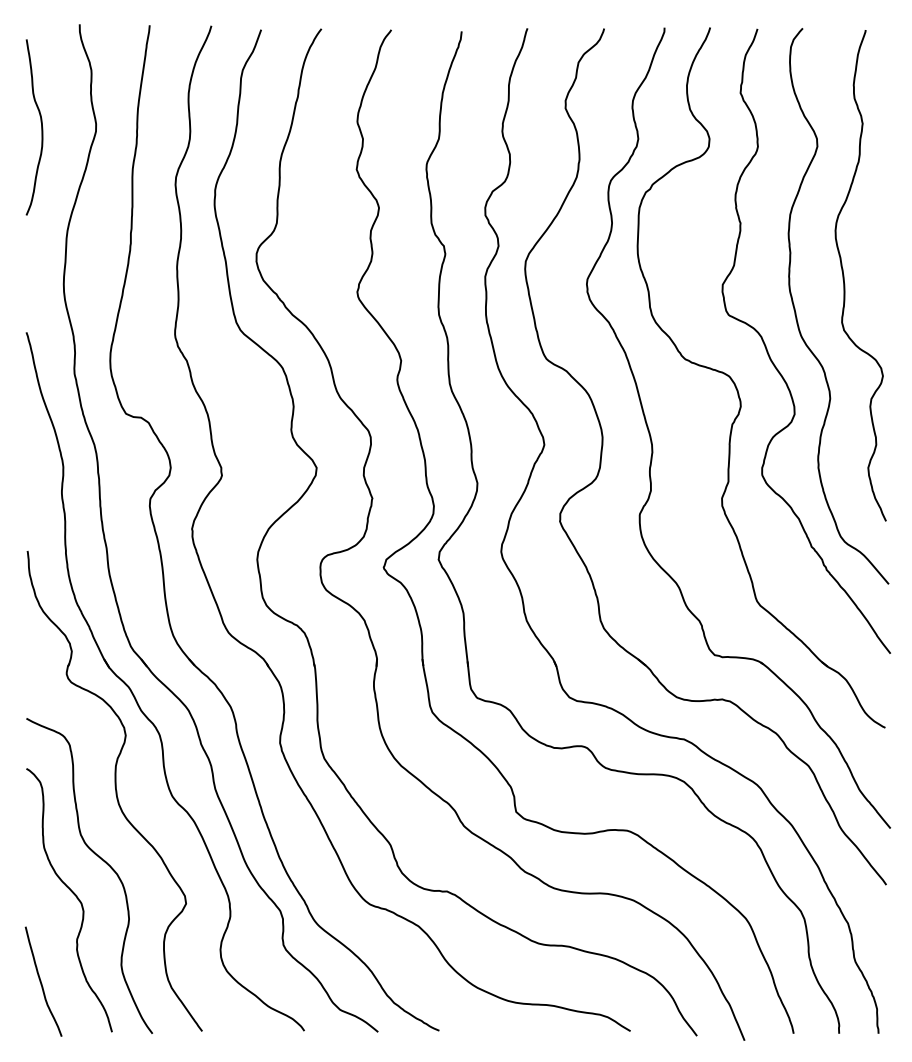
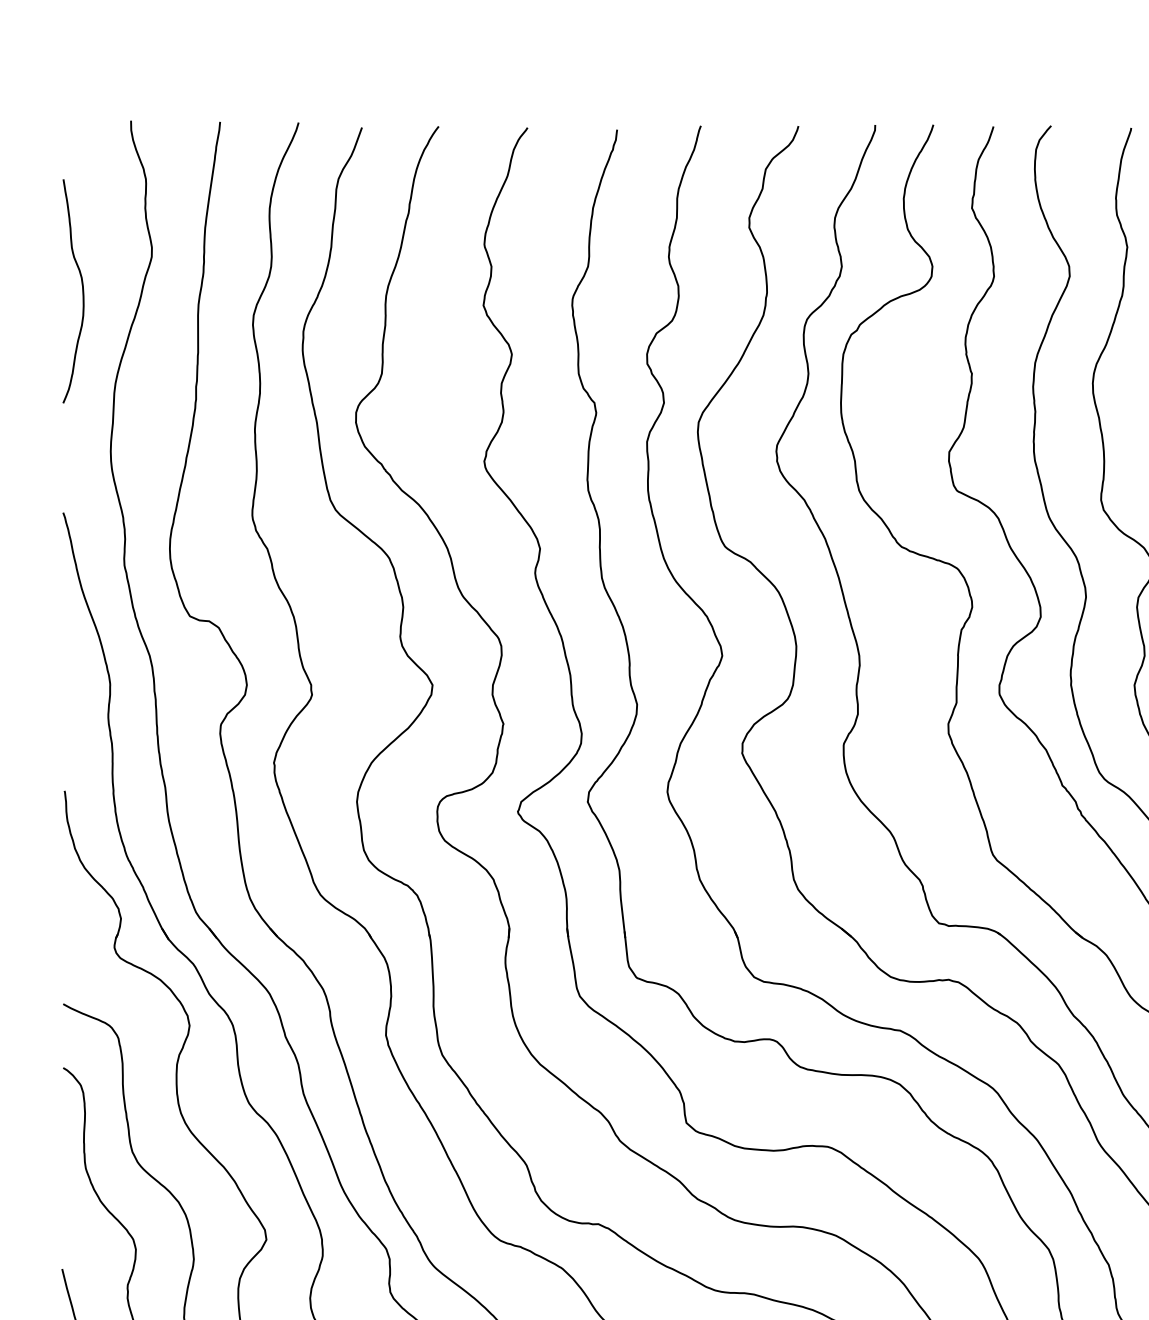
curve: (41, 127) -> (82, 291), moved

